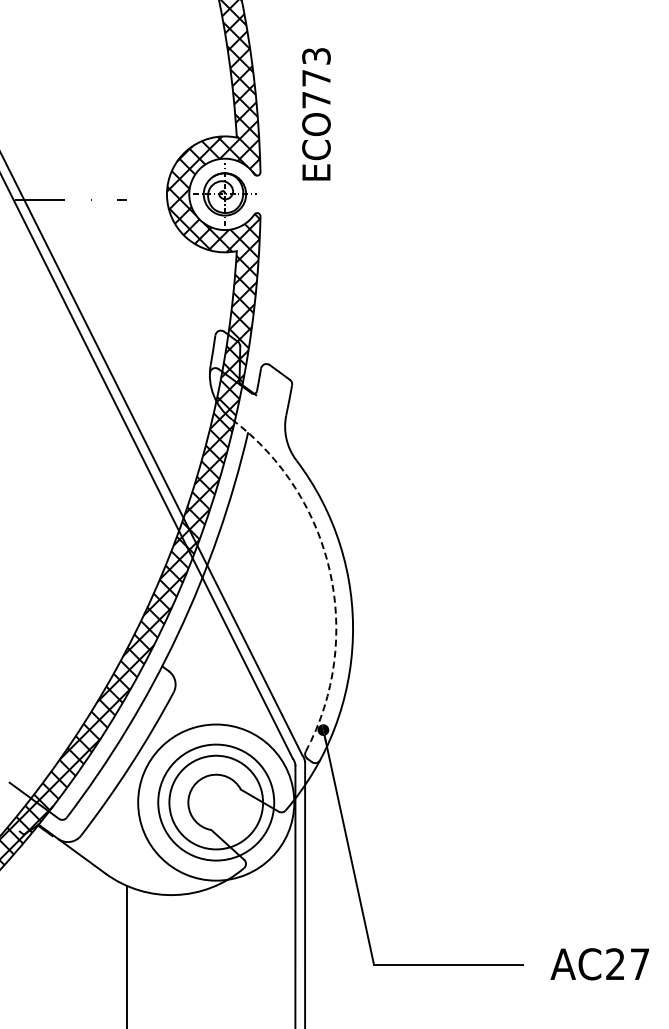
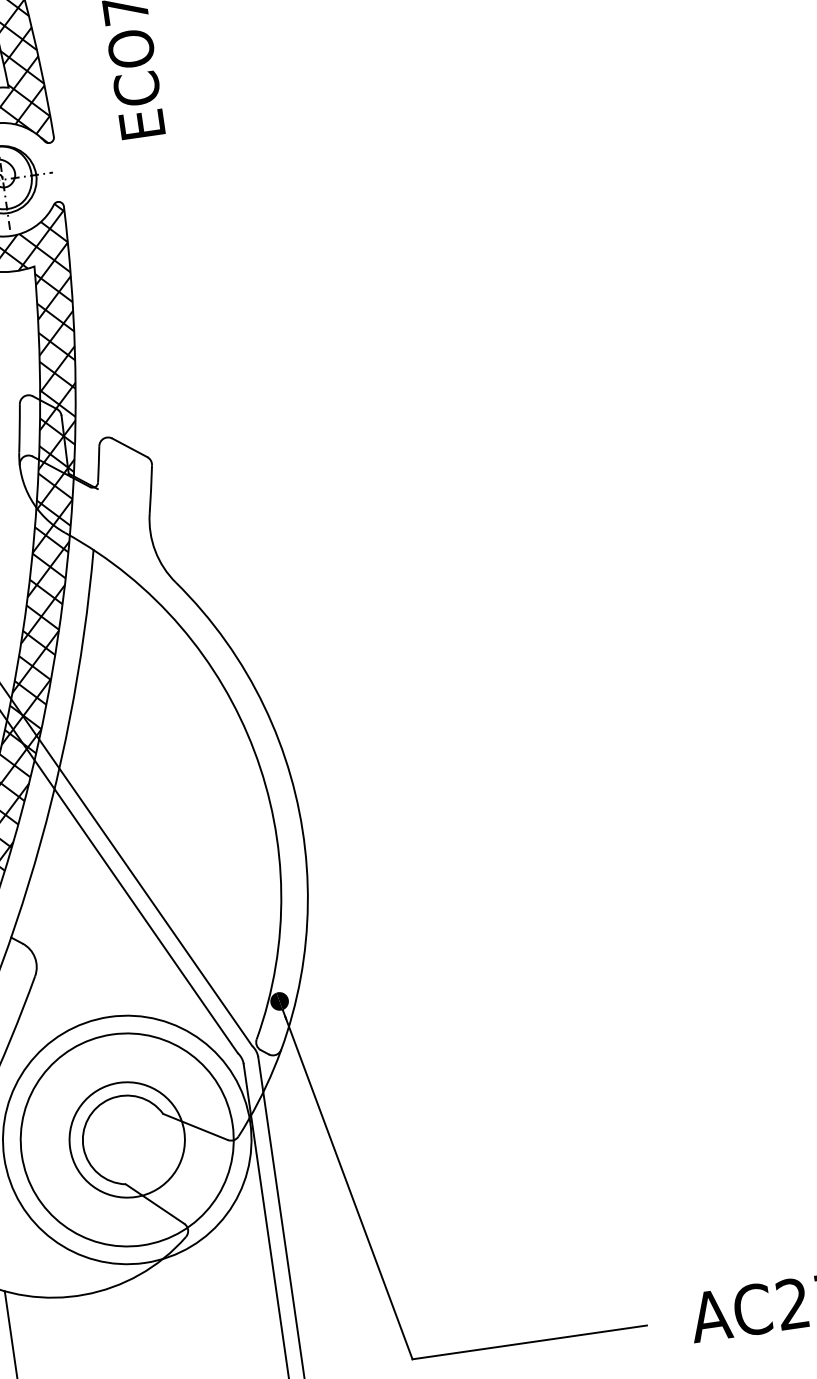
arc: (330, 572) -> (255, 751), dashed -> solid
circle: (216, 802) -> (127, 1139), size x0.62
circle: (216, 802) -> (127, 1139), size x1.43

